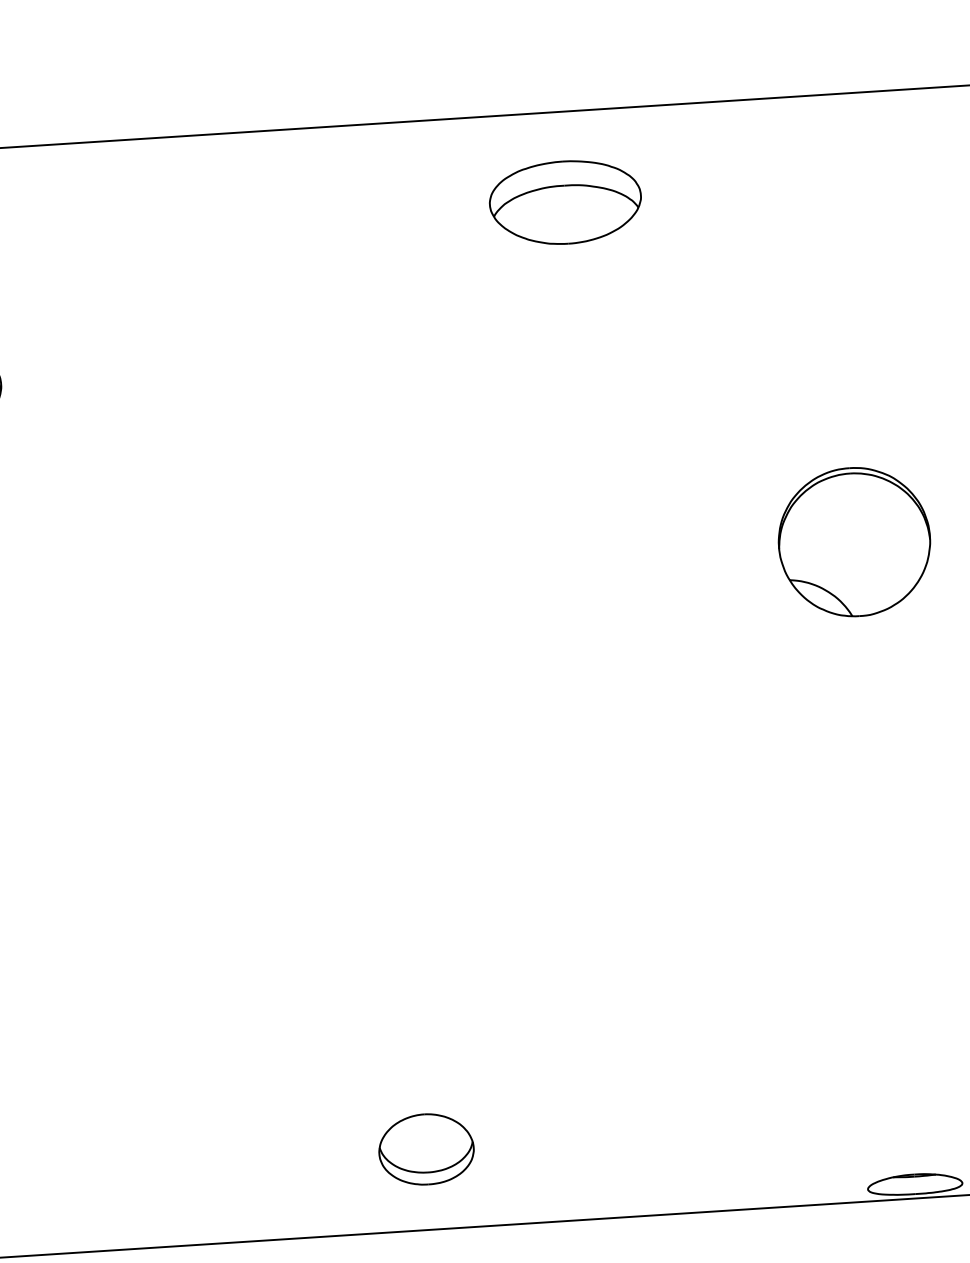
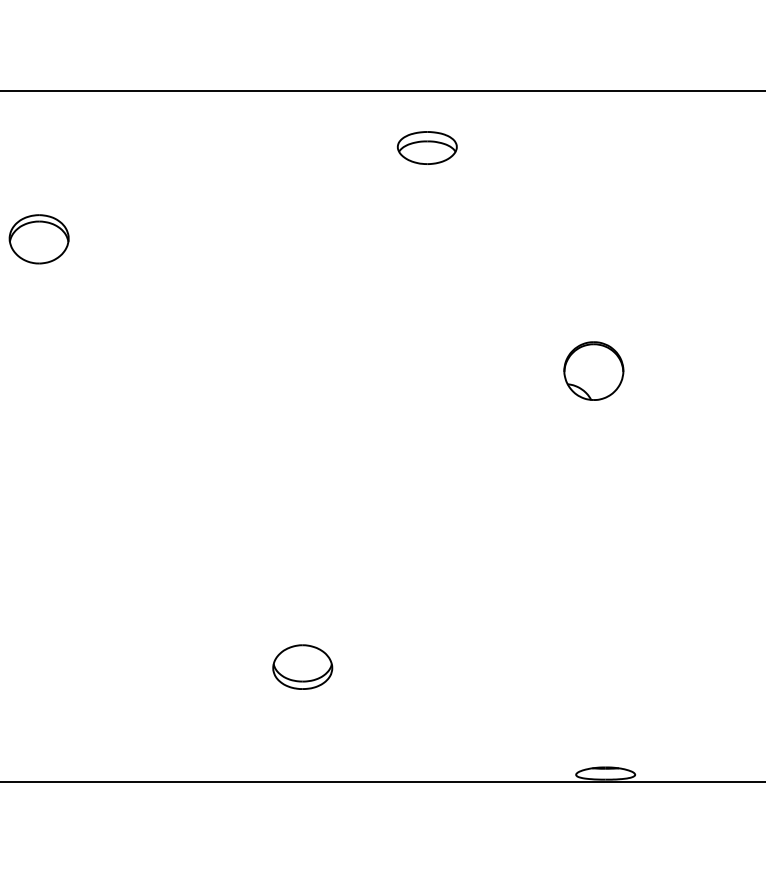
part: (563, 201) -> (426, 147), size x0.62
part: (853, 541) -> (593, 370), size x0.62
part: (425, 1148) -> (302, 666), moved

